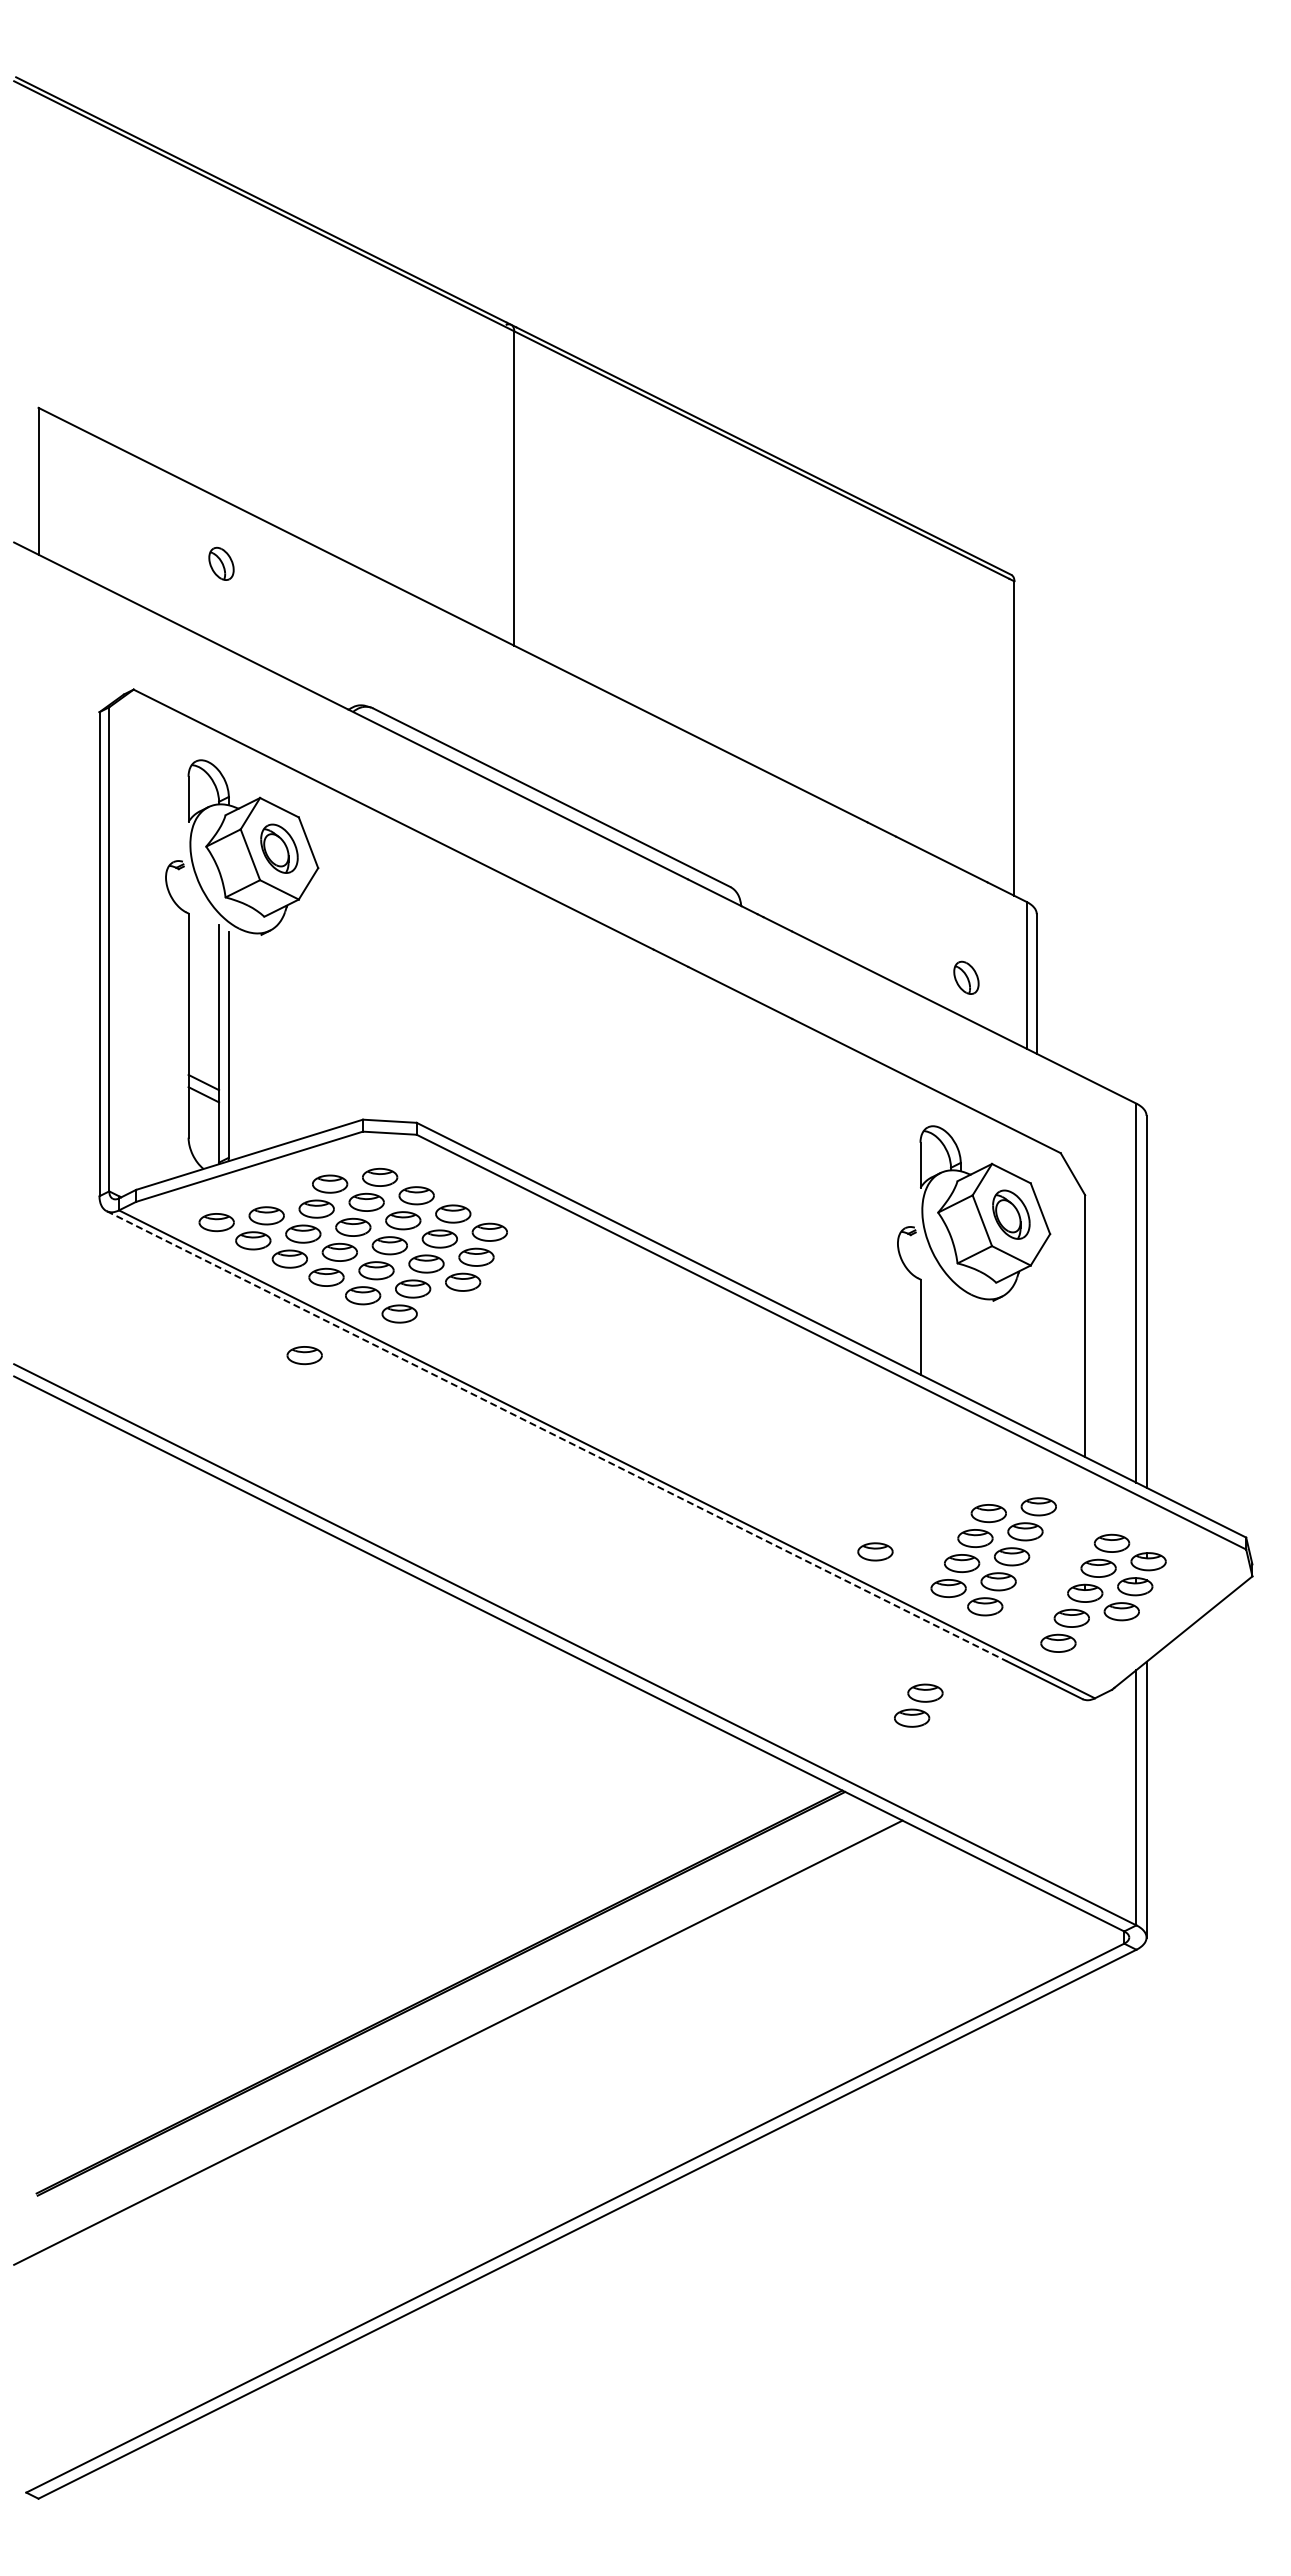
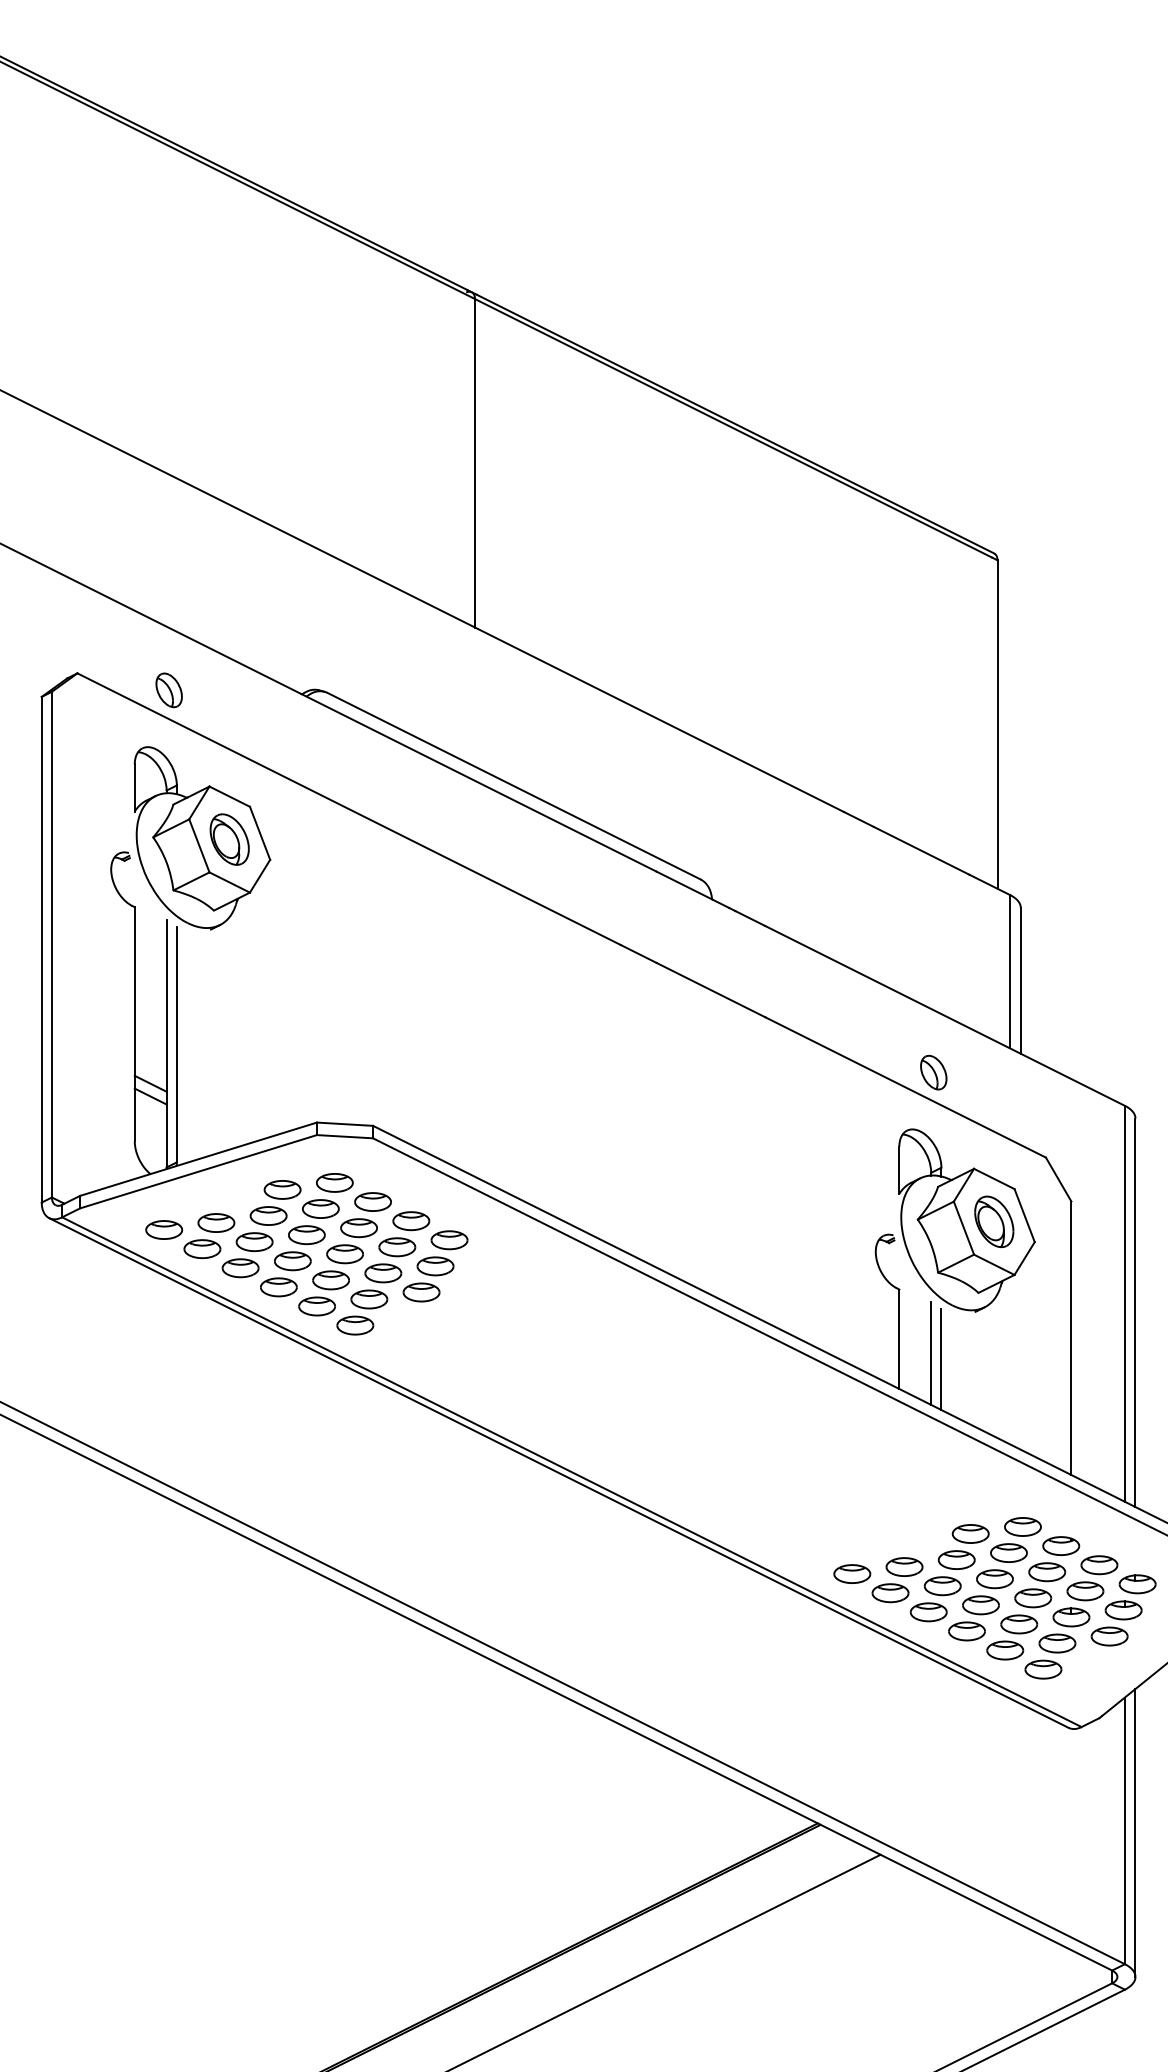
part: (221, 563) -> (169, 689), moved
part: (966, 977) -> (933, 1072), moved
line: (951, 1340) -> (931, 1353), added
line: (960, 1345) -> (941, 1358), added
part: (304, 1355) -> (255, 1368), removed
line: (557, 1436) -> (520, 1453), dashed -> solid
part: (1048, 1574) -> (1033, 1597), added
part: (918, 1705) -> (897, 1579), moved

